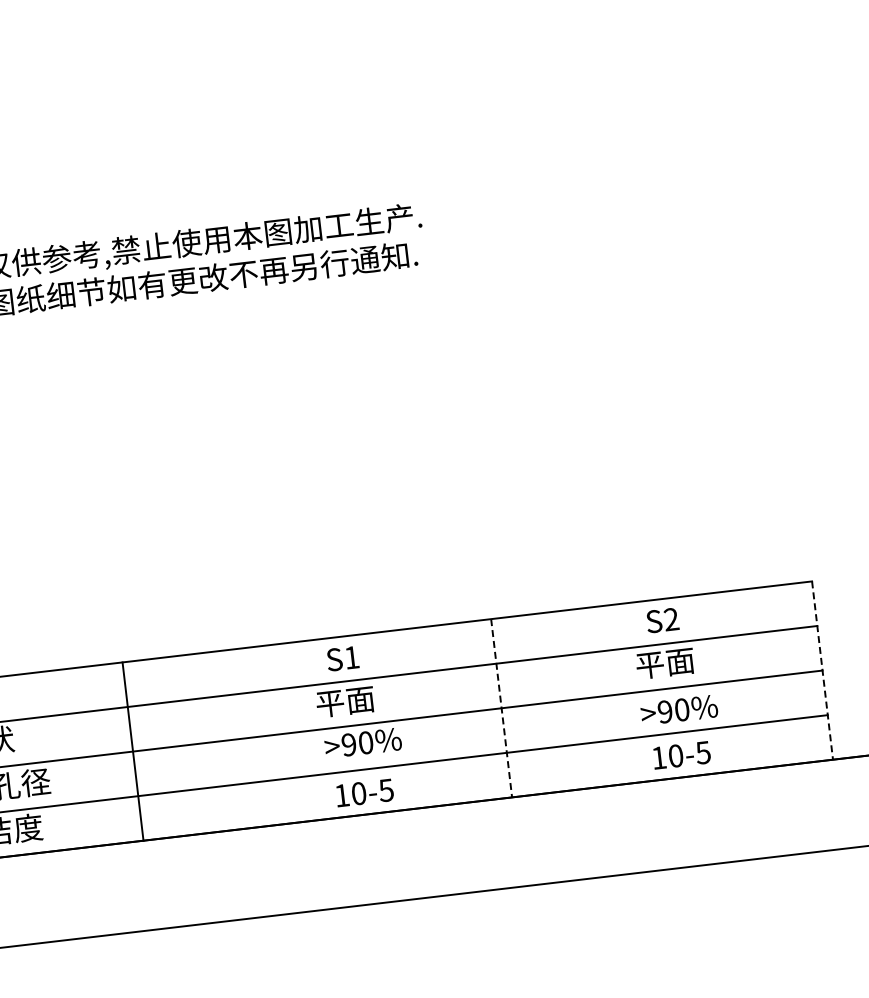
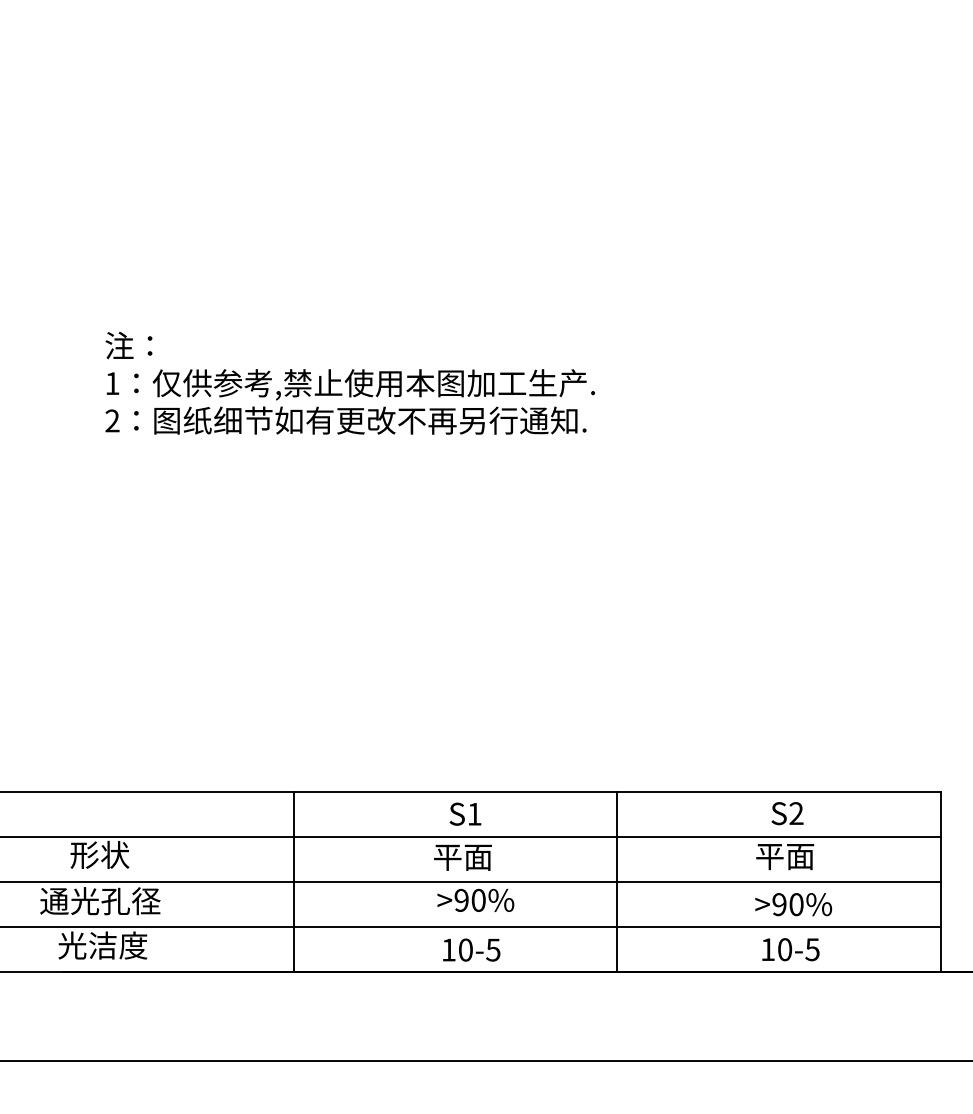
line: (822, 670) -> (940, 881), dashed -> solid
line: (501, 707) -> (617, 881), dashed -> solid
line: (133, 751) -> (294, 881), moved

